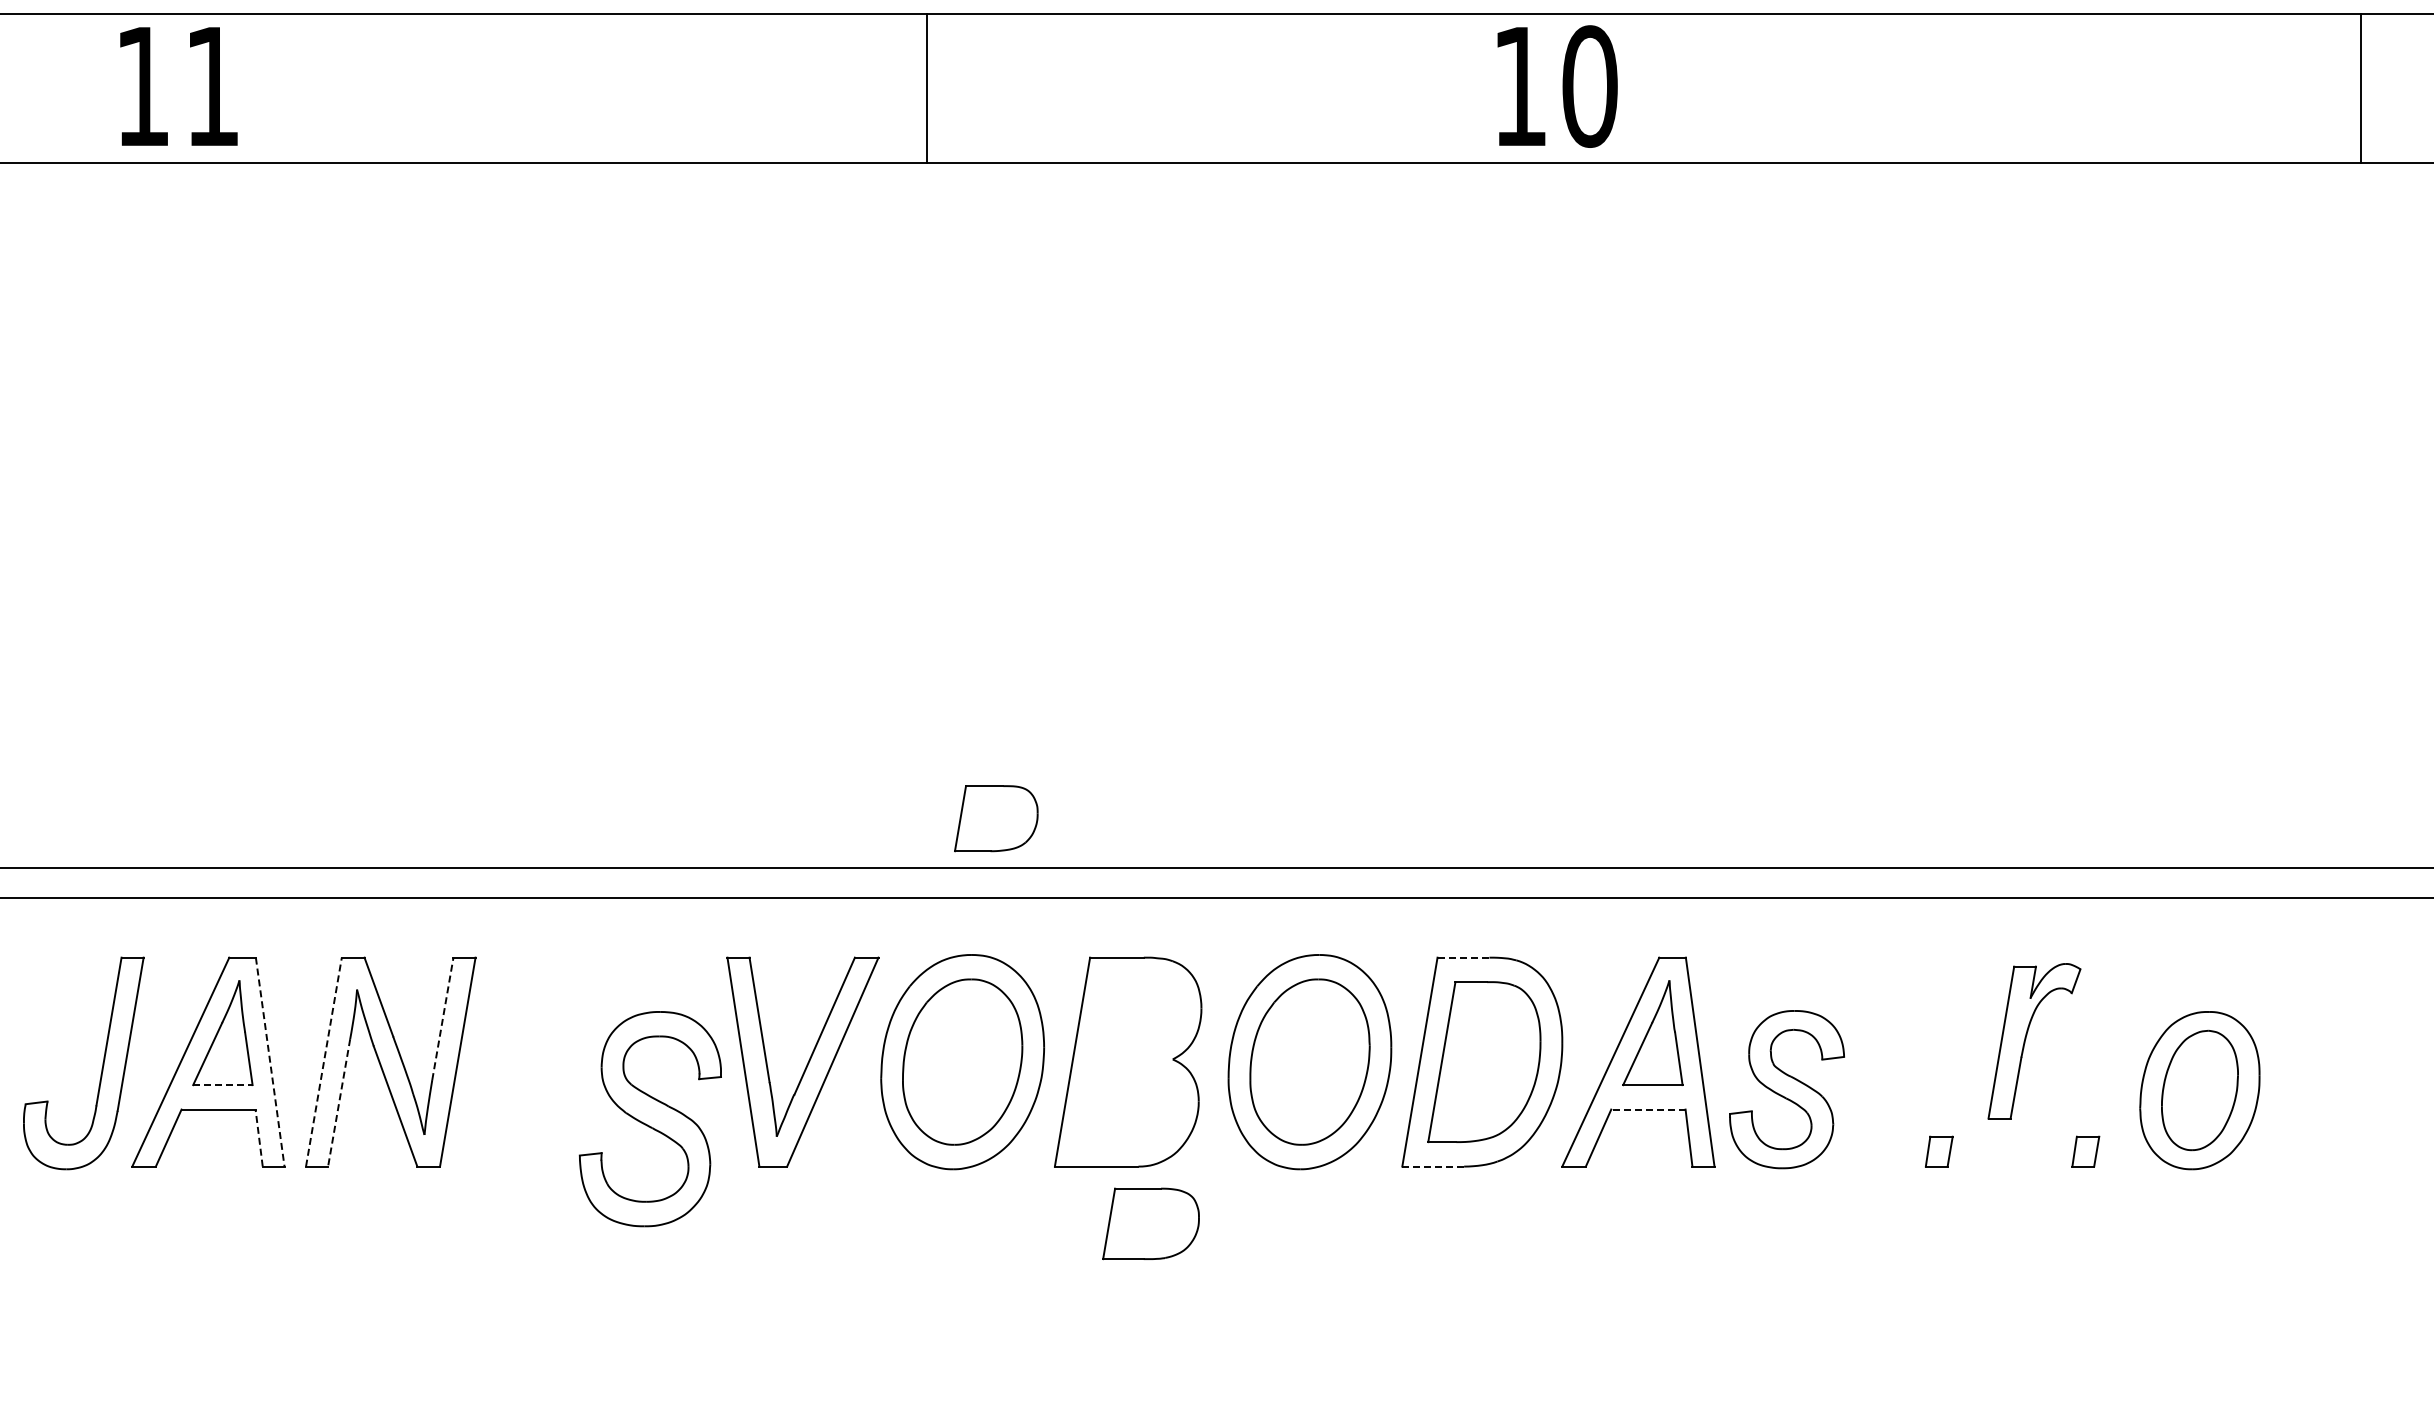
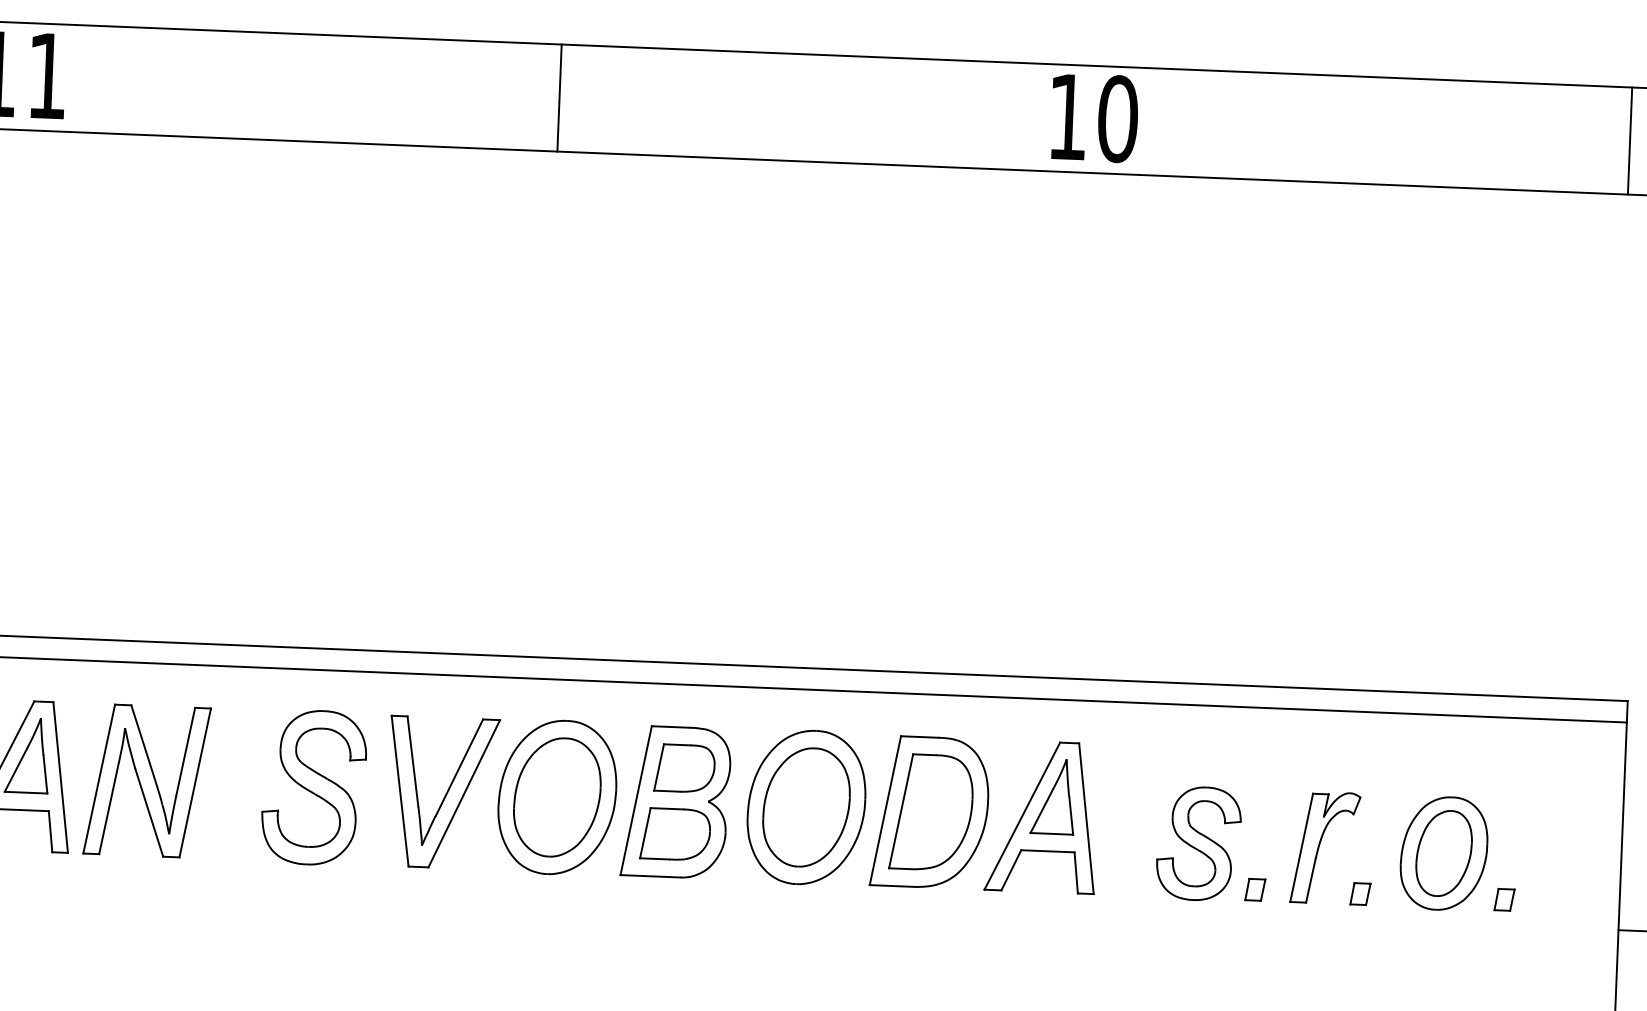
text: (1557, 86) -> (1094, 118), moved
line: (2360, 88) -> (1629, 141), moved
part: (996, 818) -> (684, 768), moved
line: (1463, 957) -> (919, 736), dashed -> solid
line: (442, 1018) -> (185, 751), dashed -> solid
part: (2026, 1039) -> (1319, 846), moved
line: (270, 1062) -> (60, 777), dashed -> solid
line: (323, 1062) -> (98, 779), dashed -> solid
line: (222, 1085) -> (25, 792), dashed -> solid
part: (1786, 1089) -> (1198, 843), moved
line: (339, 1102) -> (109, 808), dashed -> solid
line: (1647, 1109) -> (1047, 851), dashed -> solid
part: (649, 1119) -> (313, 787), moved
line: (259, 1138) -> (50, 832), dashed -> solid
part: (2286, 1151) -> (1504, 899), added
line: (1433, 1166) -> (892, 885), dashed -> solid
part: (1150, 1223) -> (675, 834), moved

